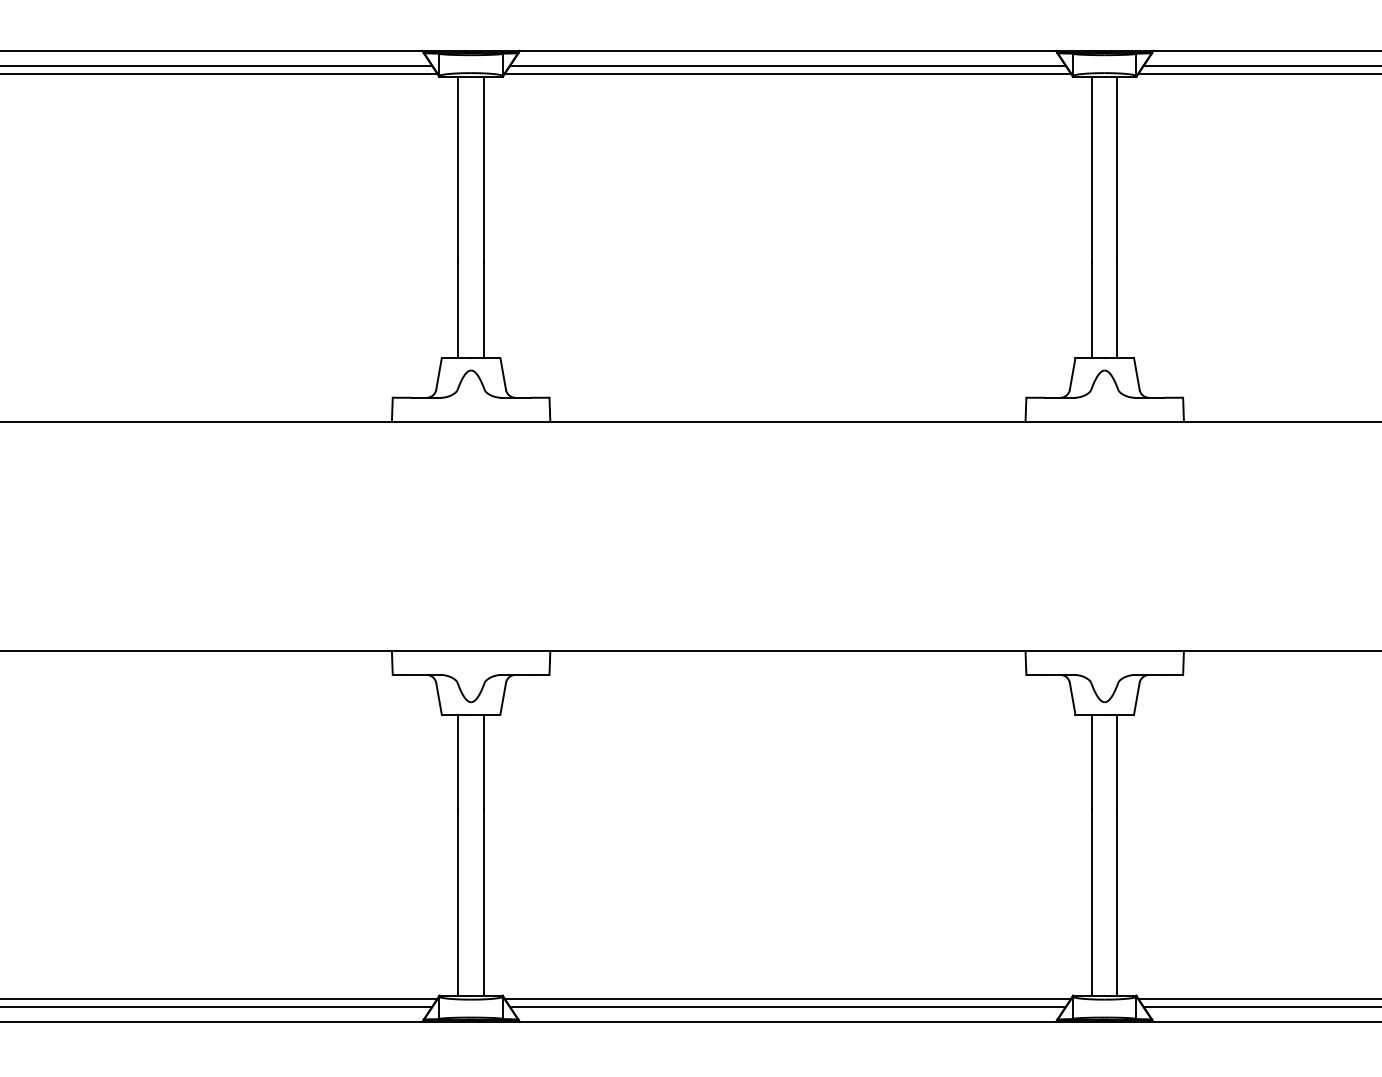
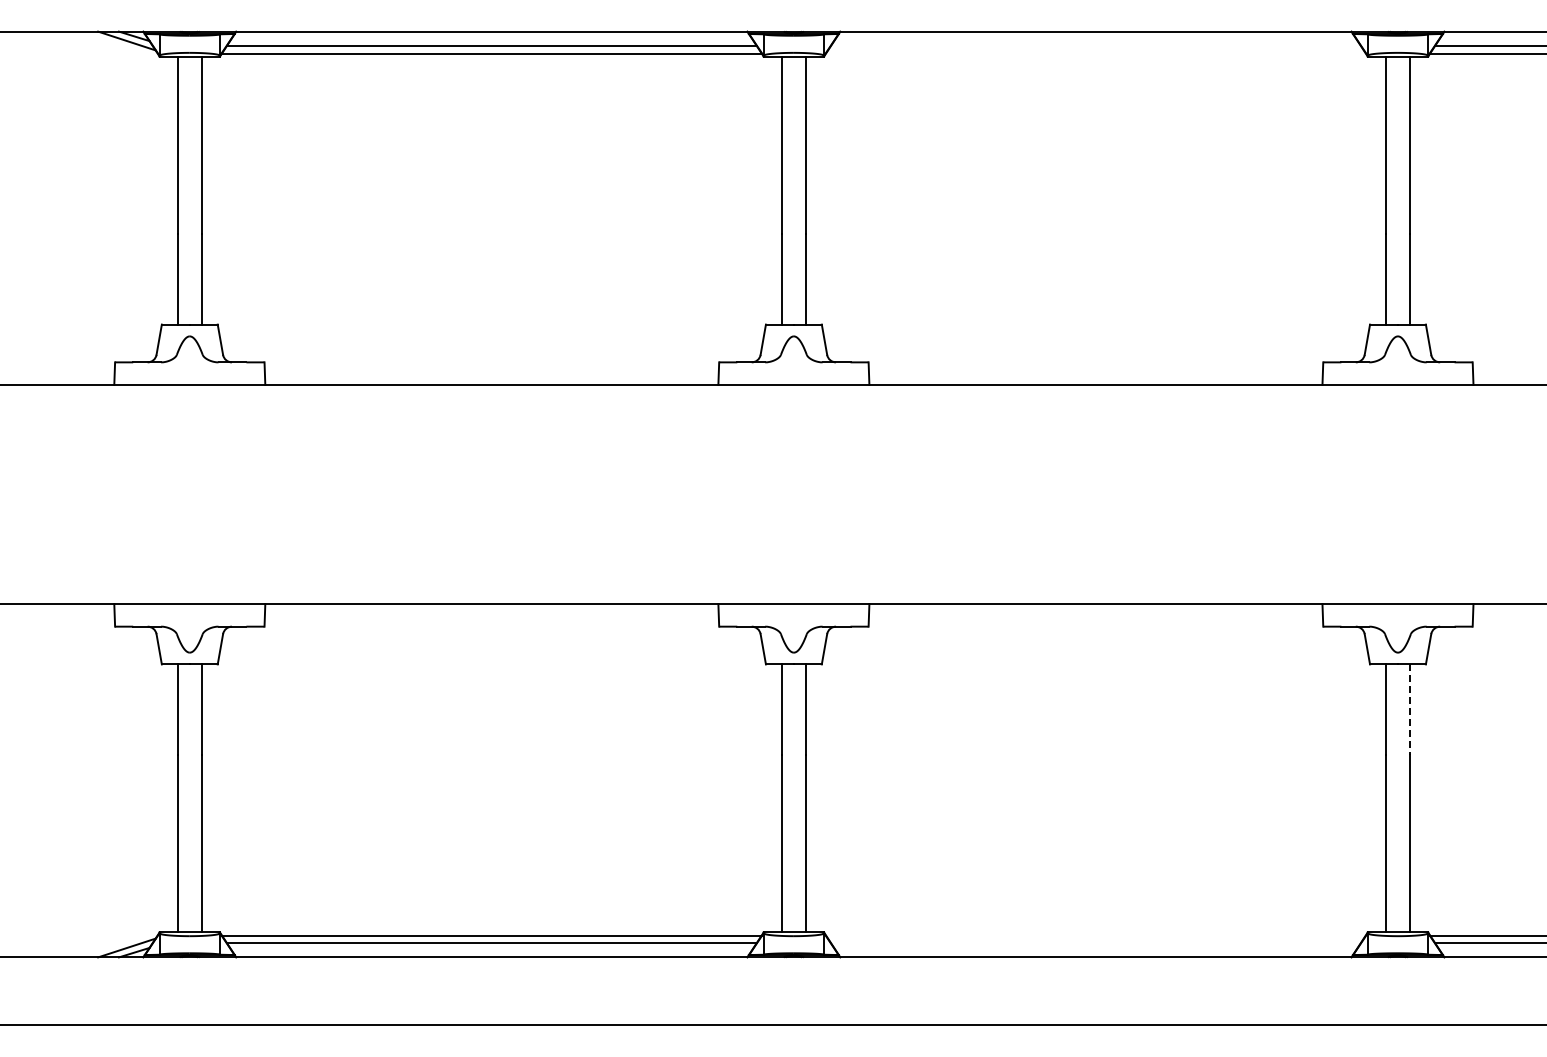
line: (787, 65) -> (1095, 45), removed
line: (787, 73) -> (1095, 53), removed
line: (1117, 762) -> (1410, 710), solid -> dashed
line: (787, 998) -> (1095, 935), removed
line: (787, 1007) -> (1095, 943), removed

